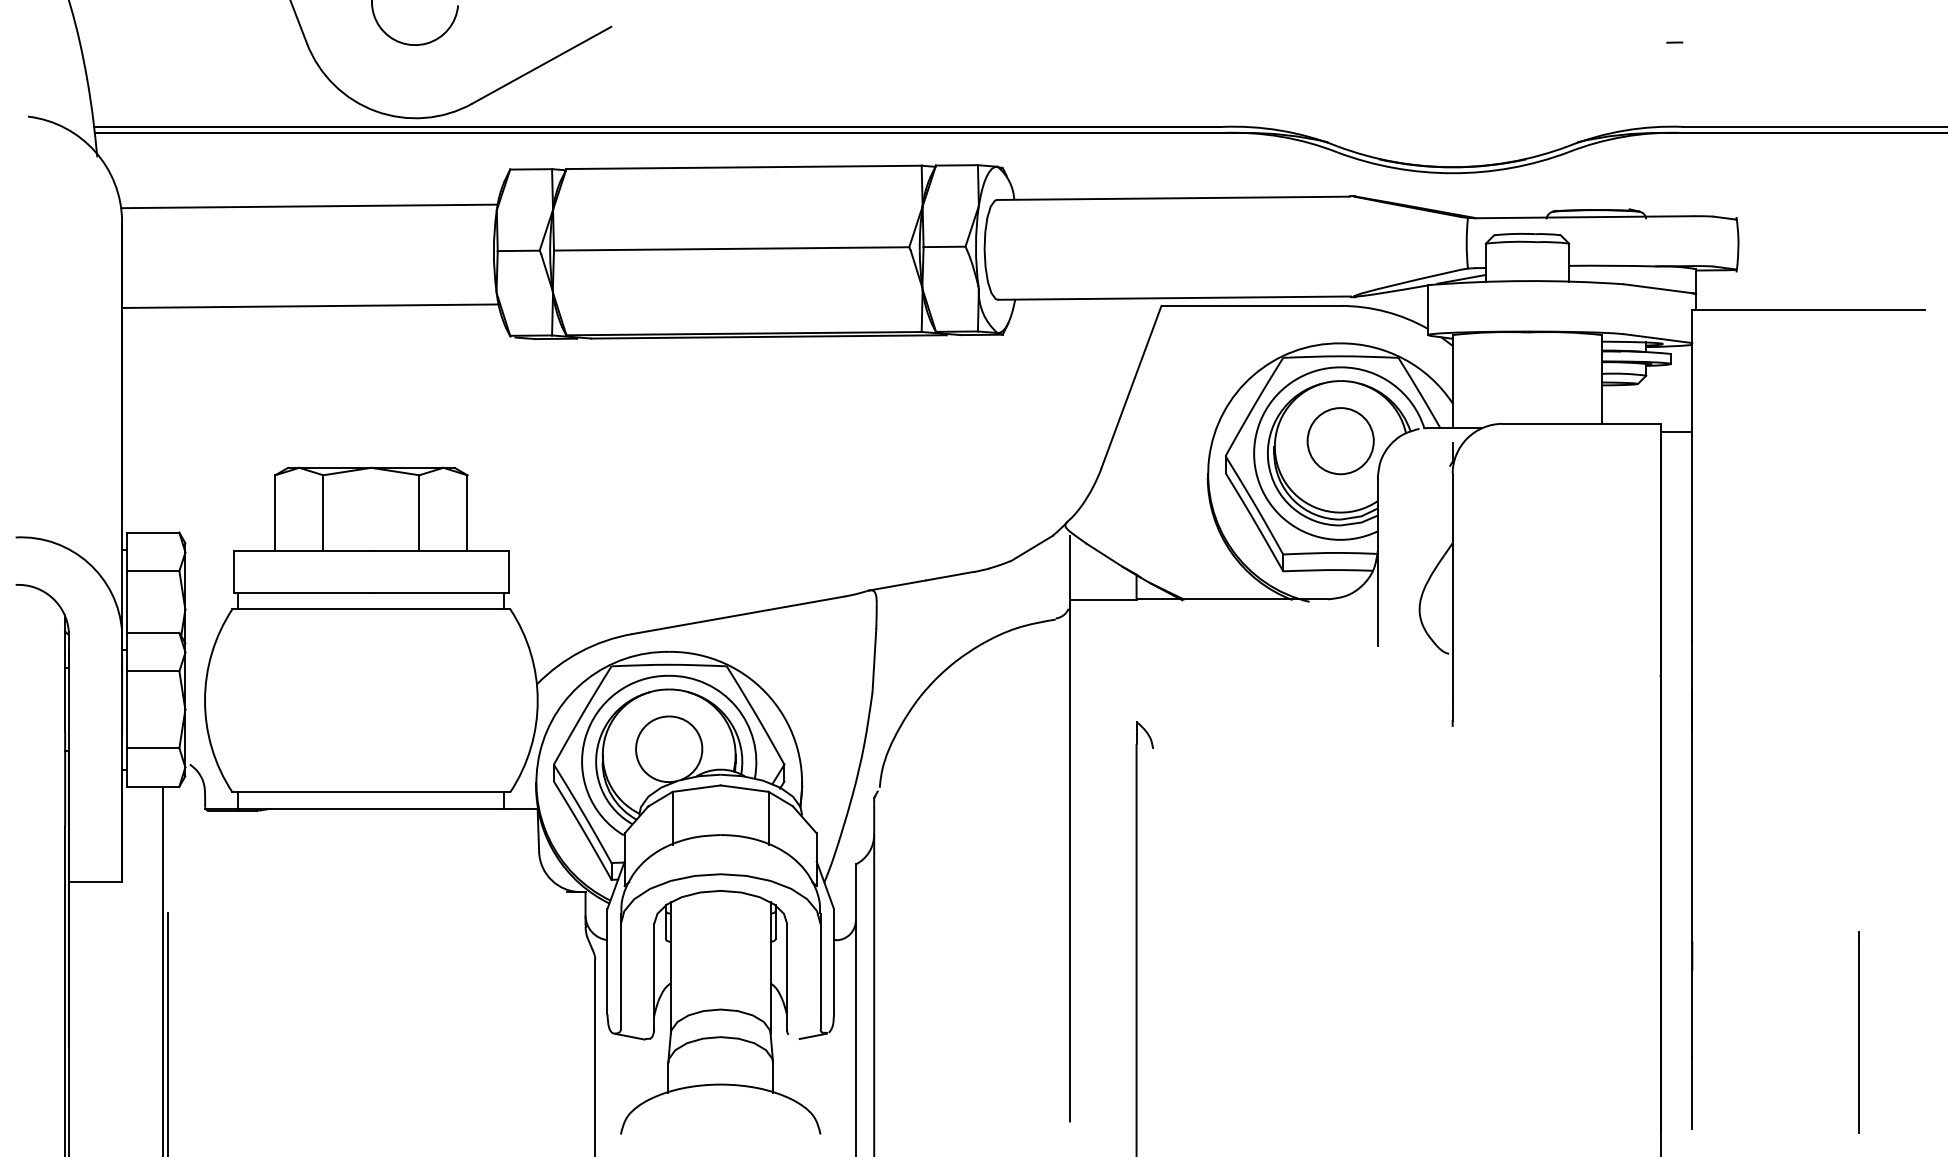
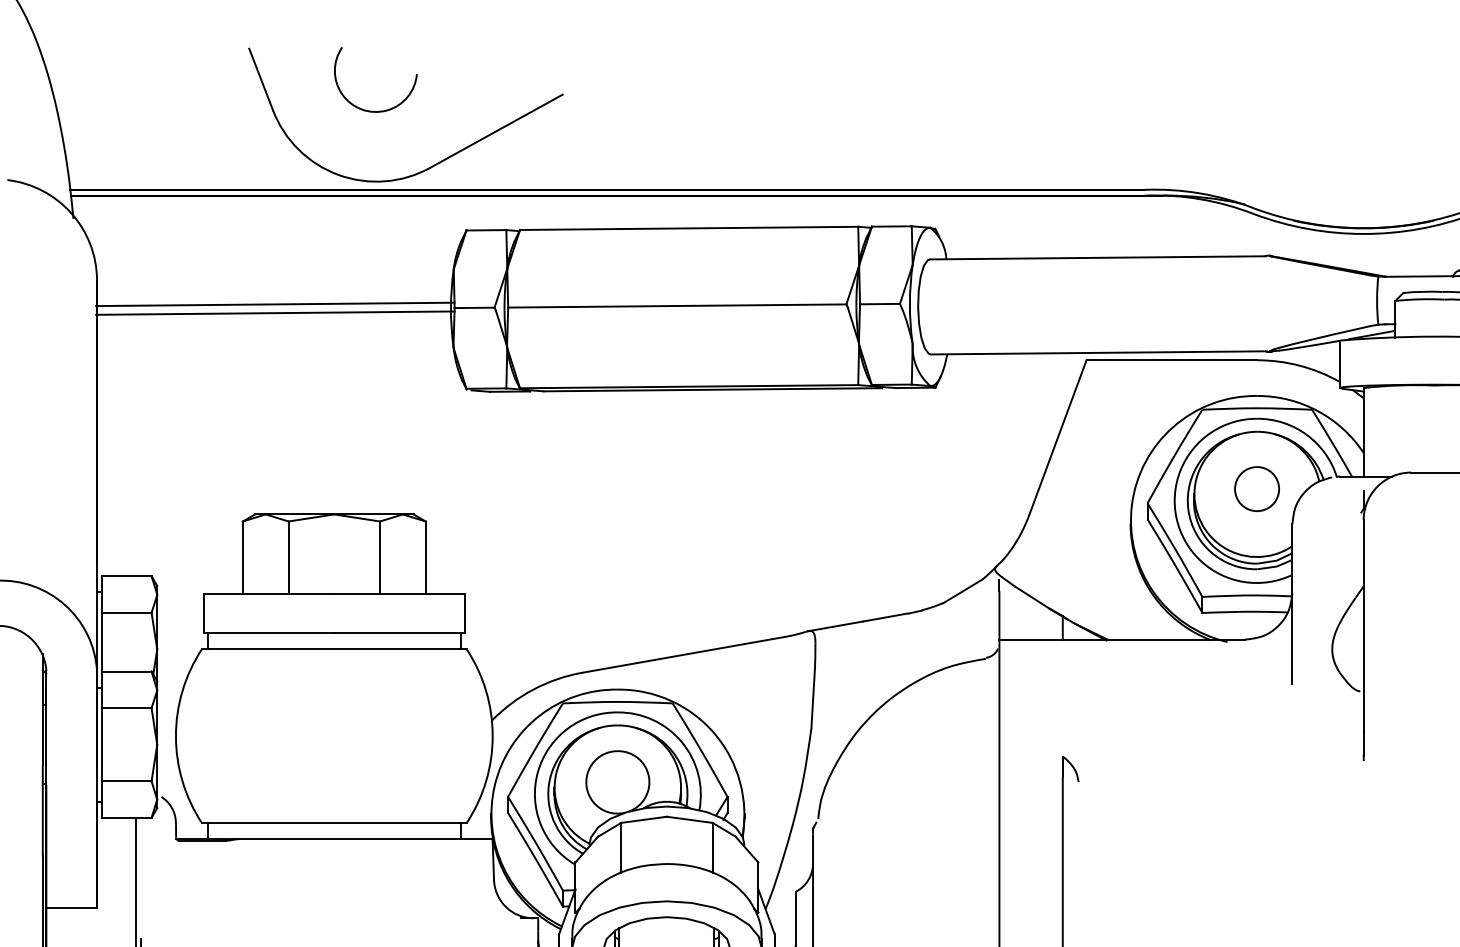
line: (309, 206) -> (275, 313), moved
line: (310, 305) -> (275, 303), moved
circle: (1340, 441) -> (1256, 489), size x0.7

